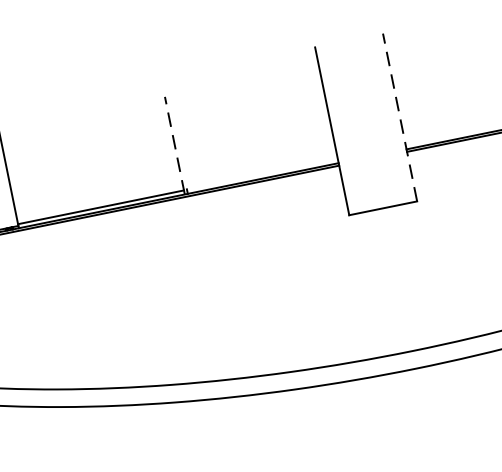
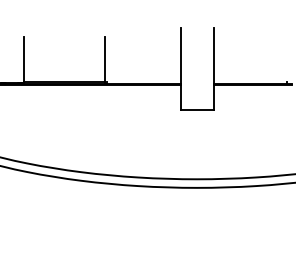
line: (399, 117) -> (213, 68), dashed -> solid
line: (175, 145) -> (105, 60), dashed -> solid

